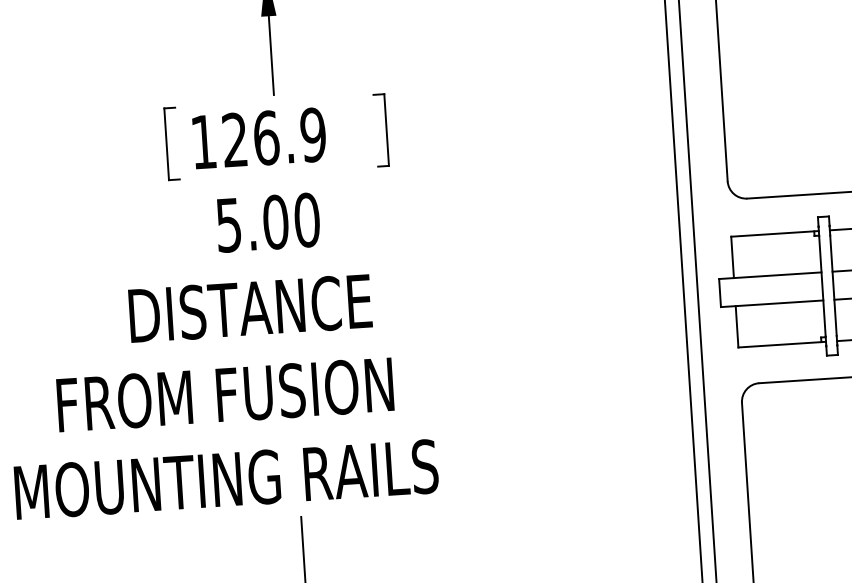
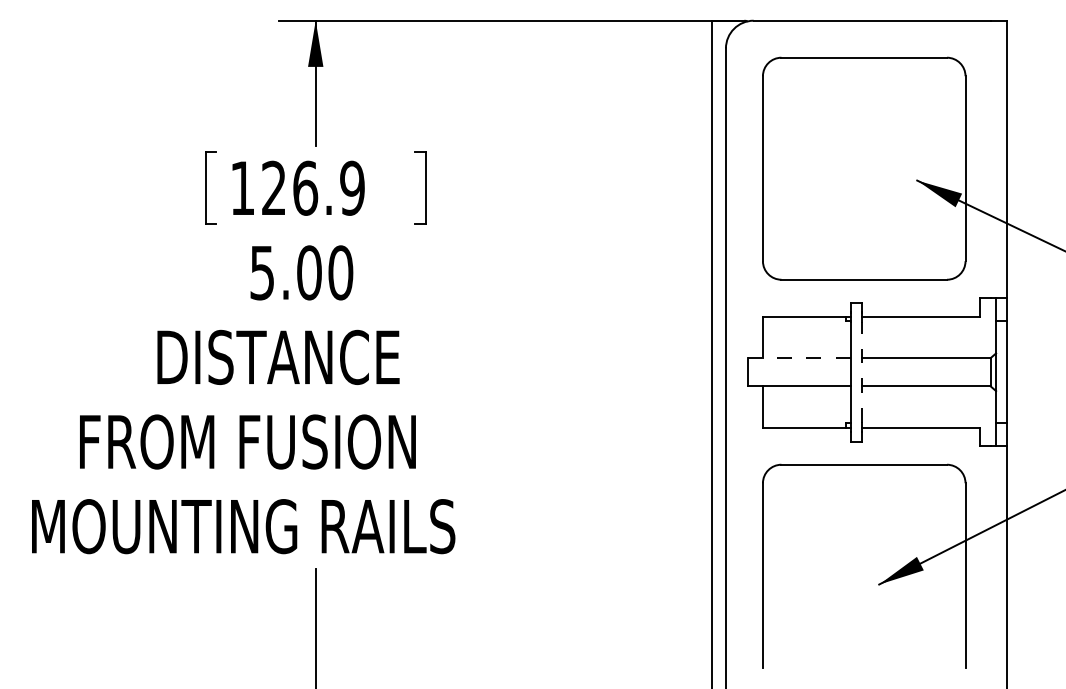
line: (769, 276) -> (798, 358), solid -> dashed
line: (833, 284) -> (861, 371), solid -> dashed

